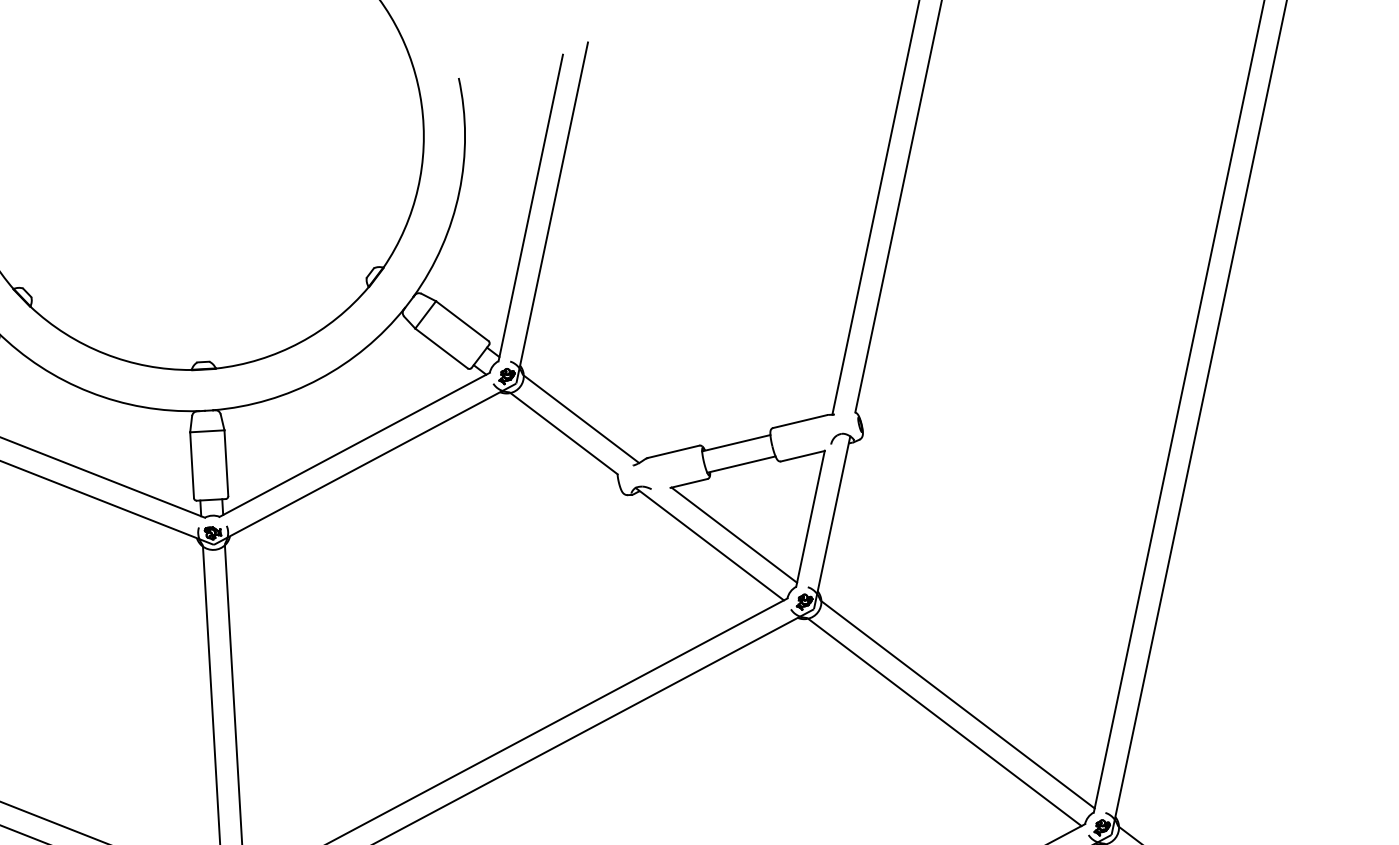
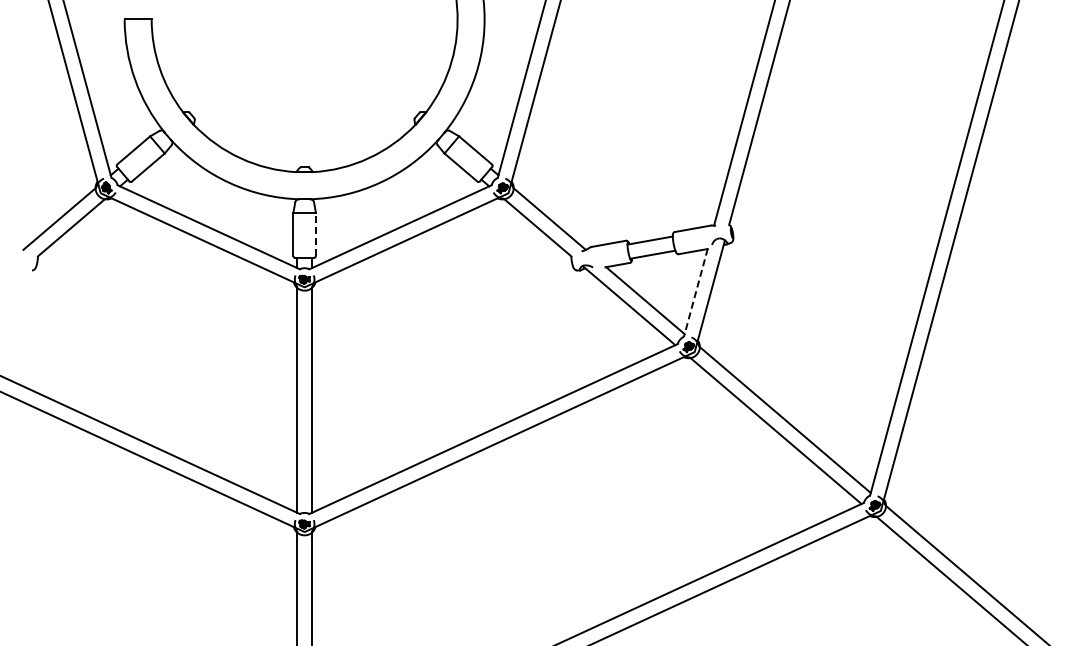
line: (225, 463) -> (315, 234), solid -> dashed
line: (809, 518) -> (695, 292), solid -> dashed

